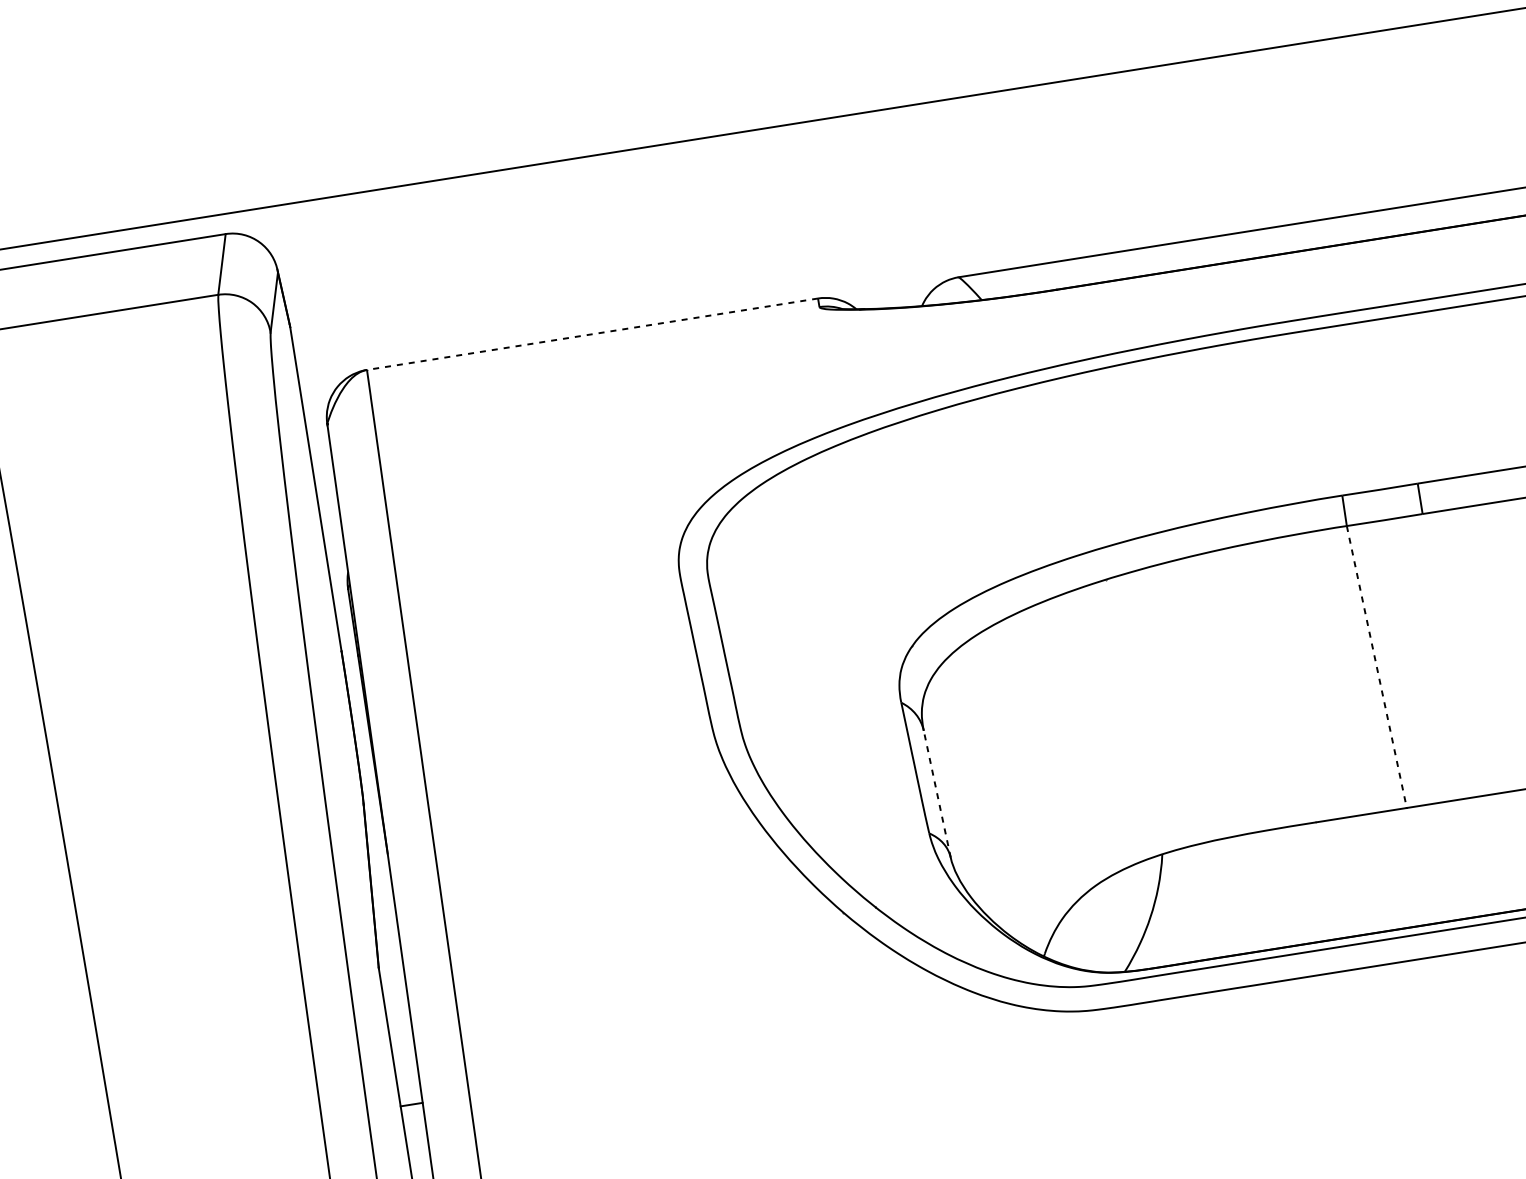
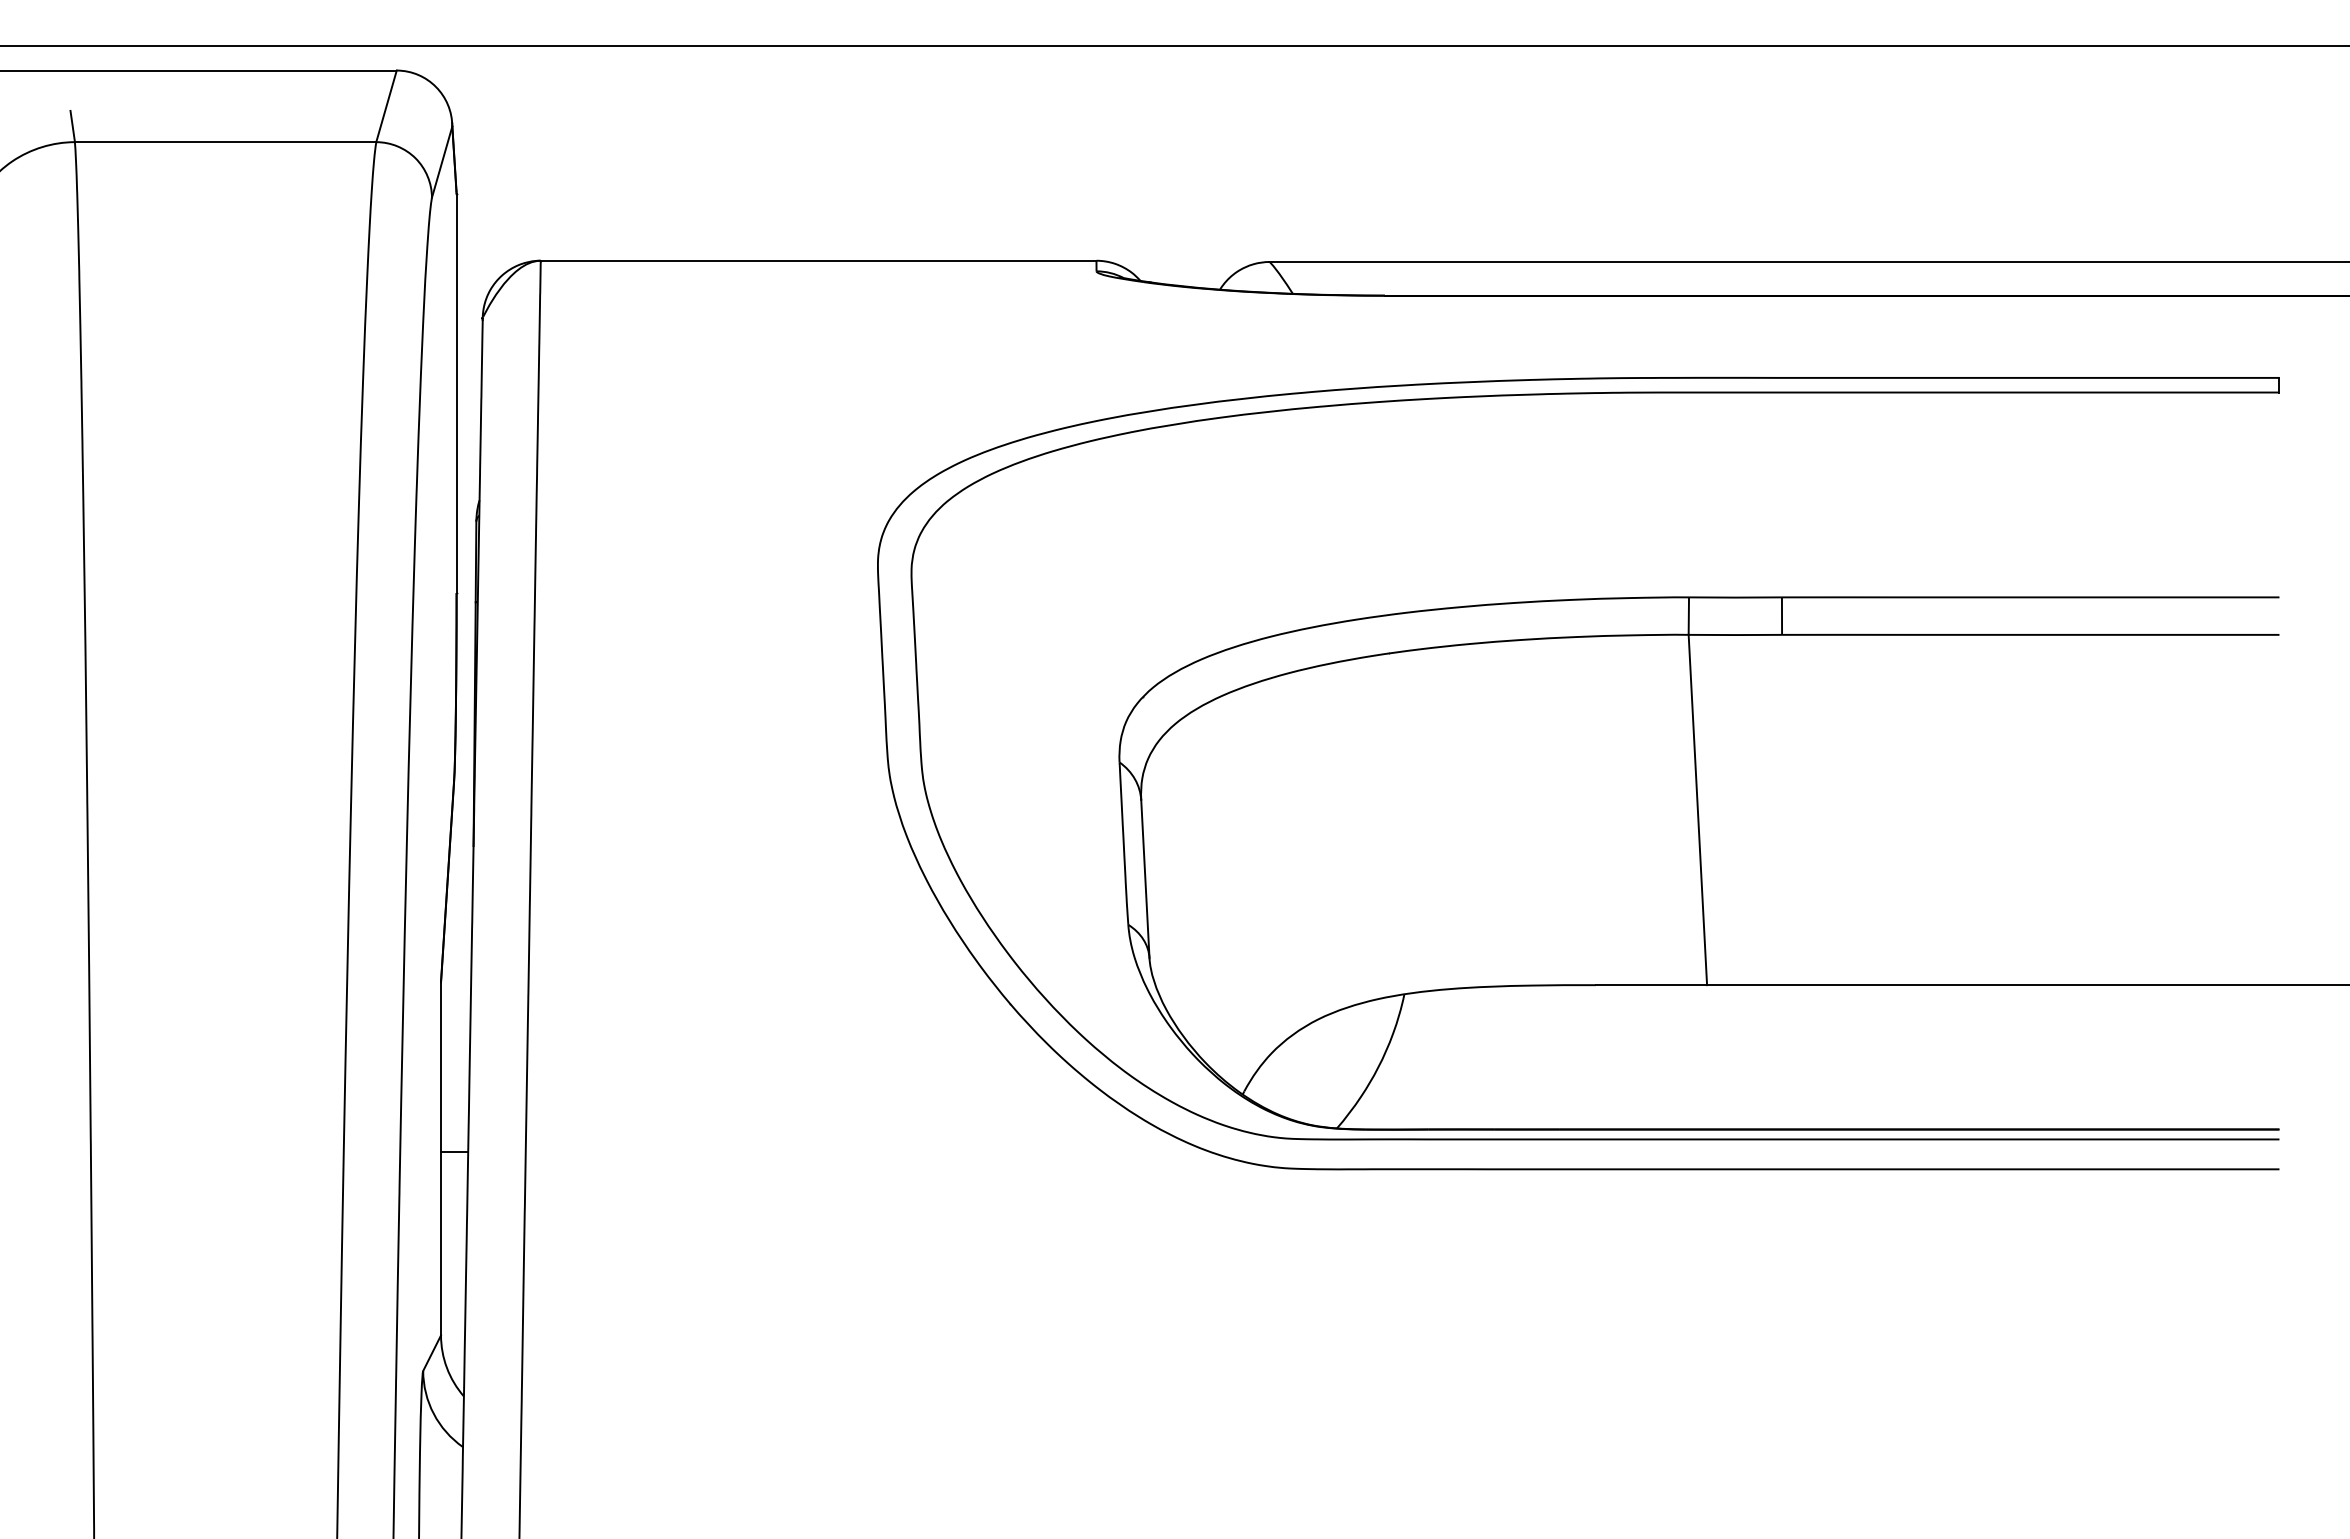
line: (592, 334) -> (818, 260), dashed -> solid
line: (1376, 667) -> (1697, 810), dashed -> solid
line: (937, 793) -> (1145, 878), dashed -> solid

